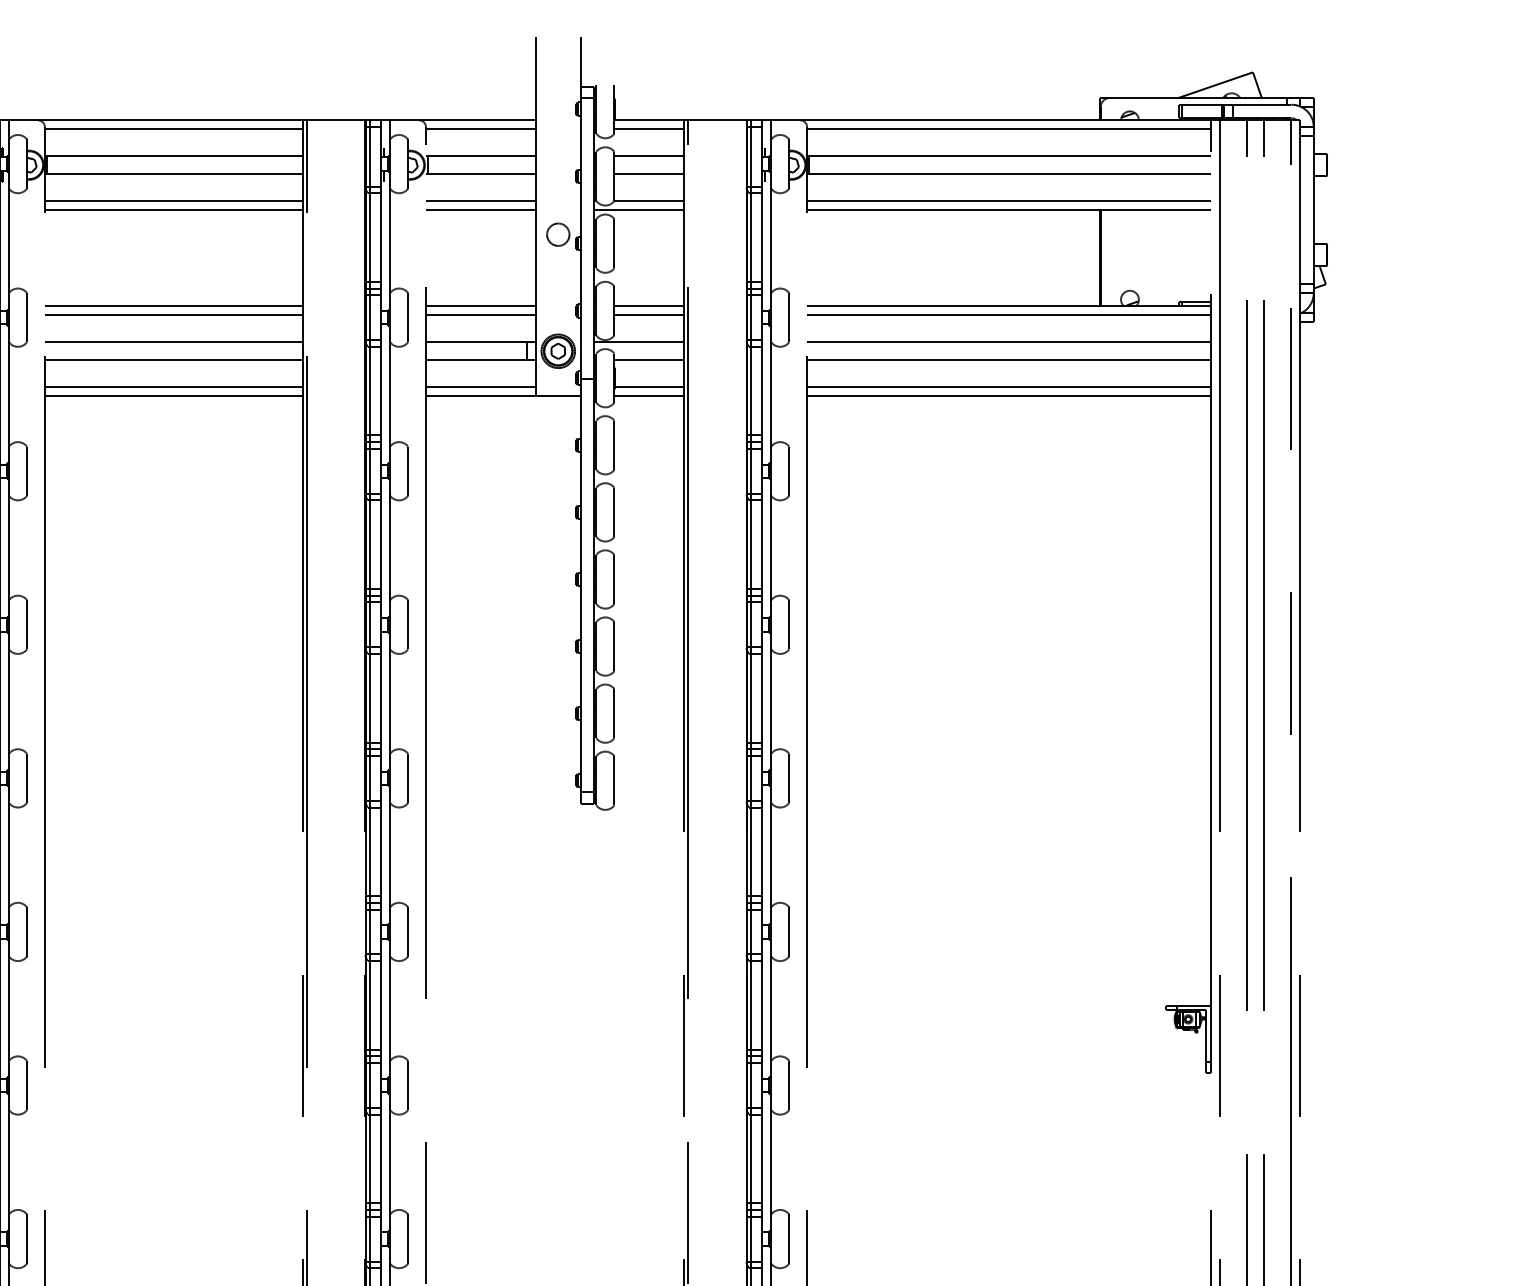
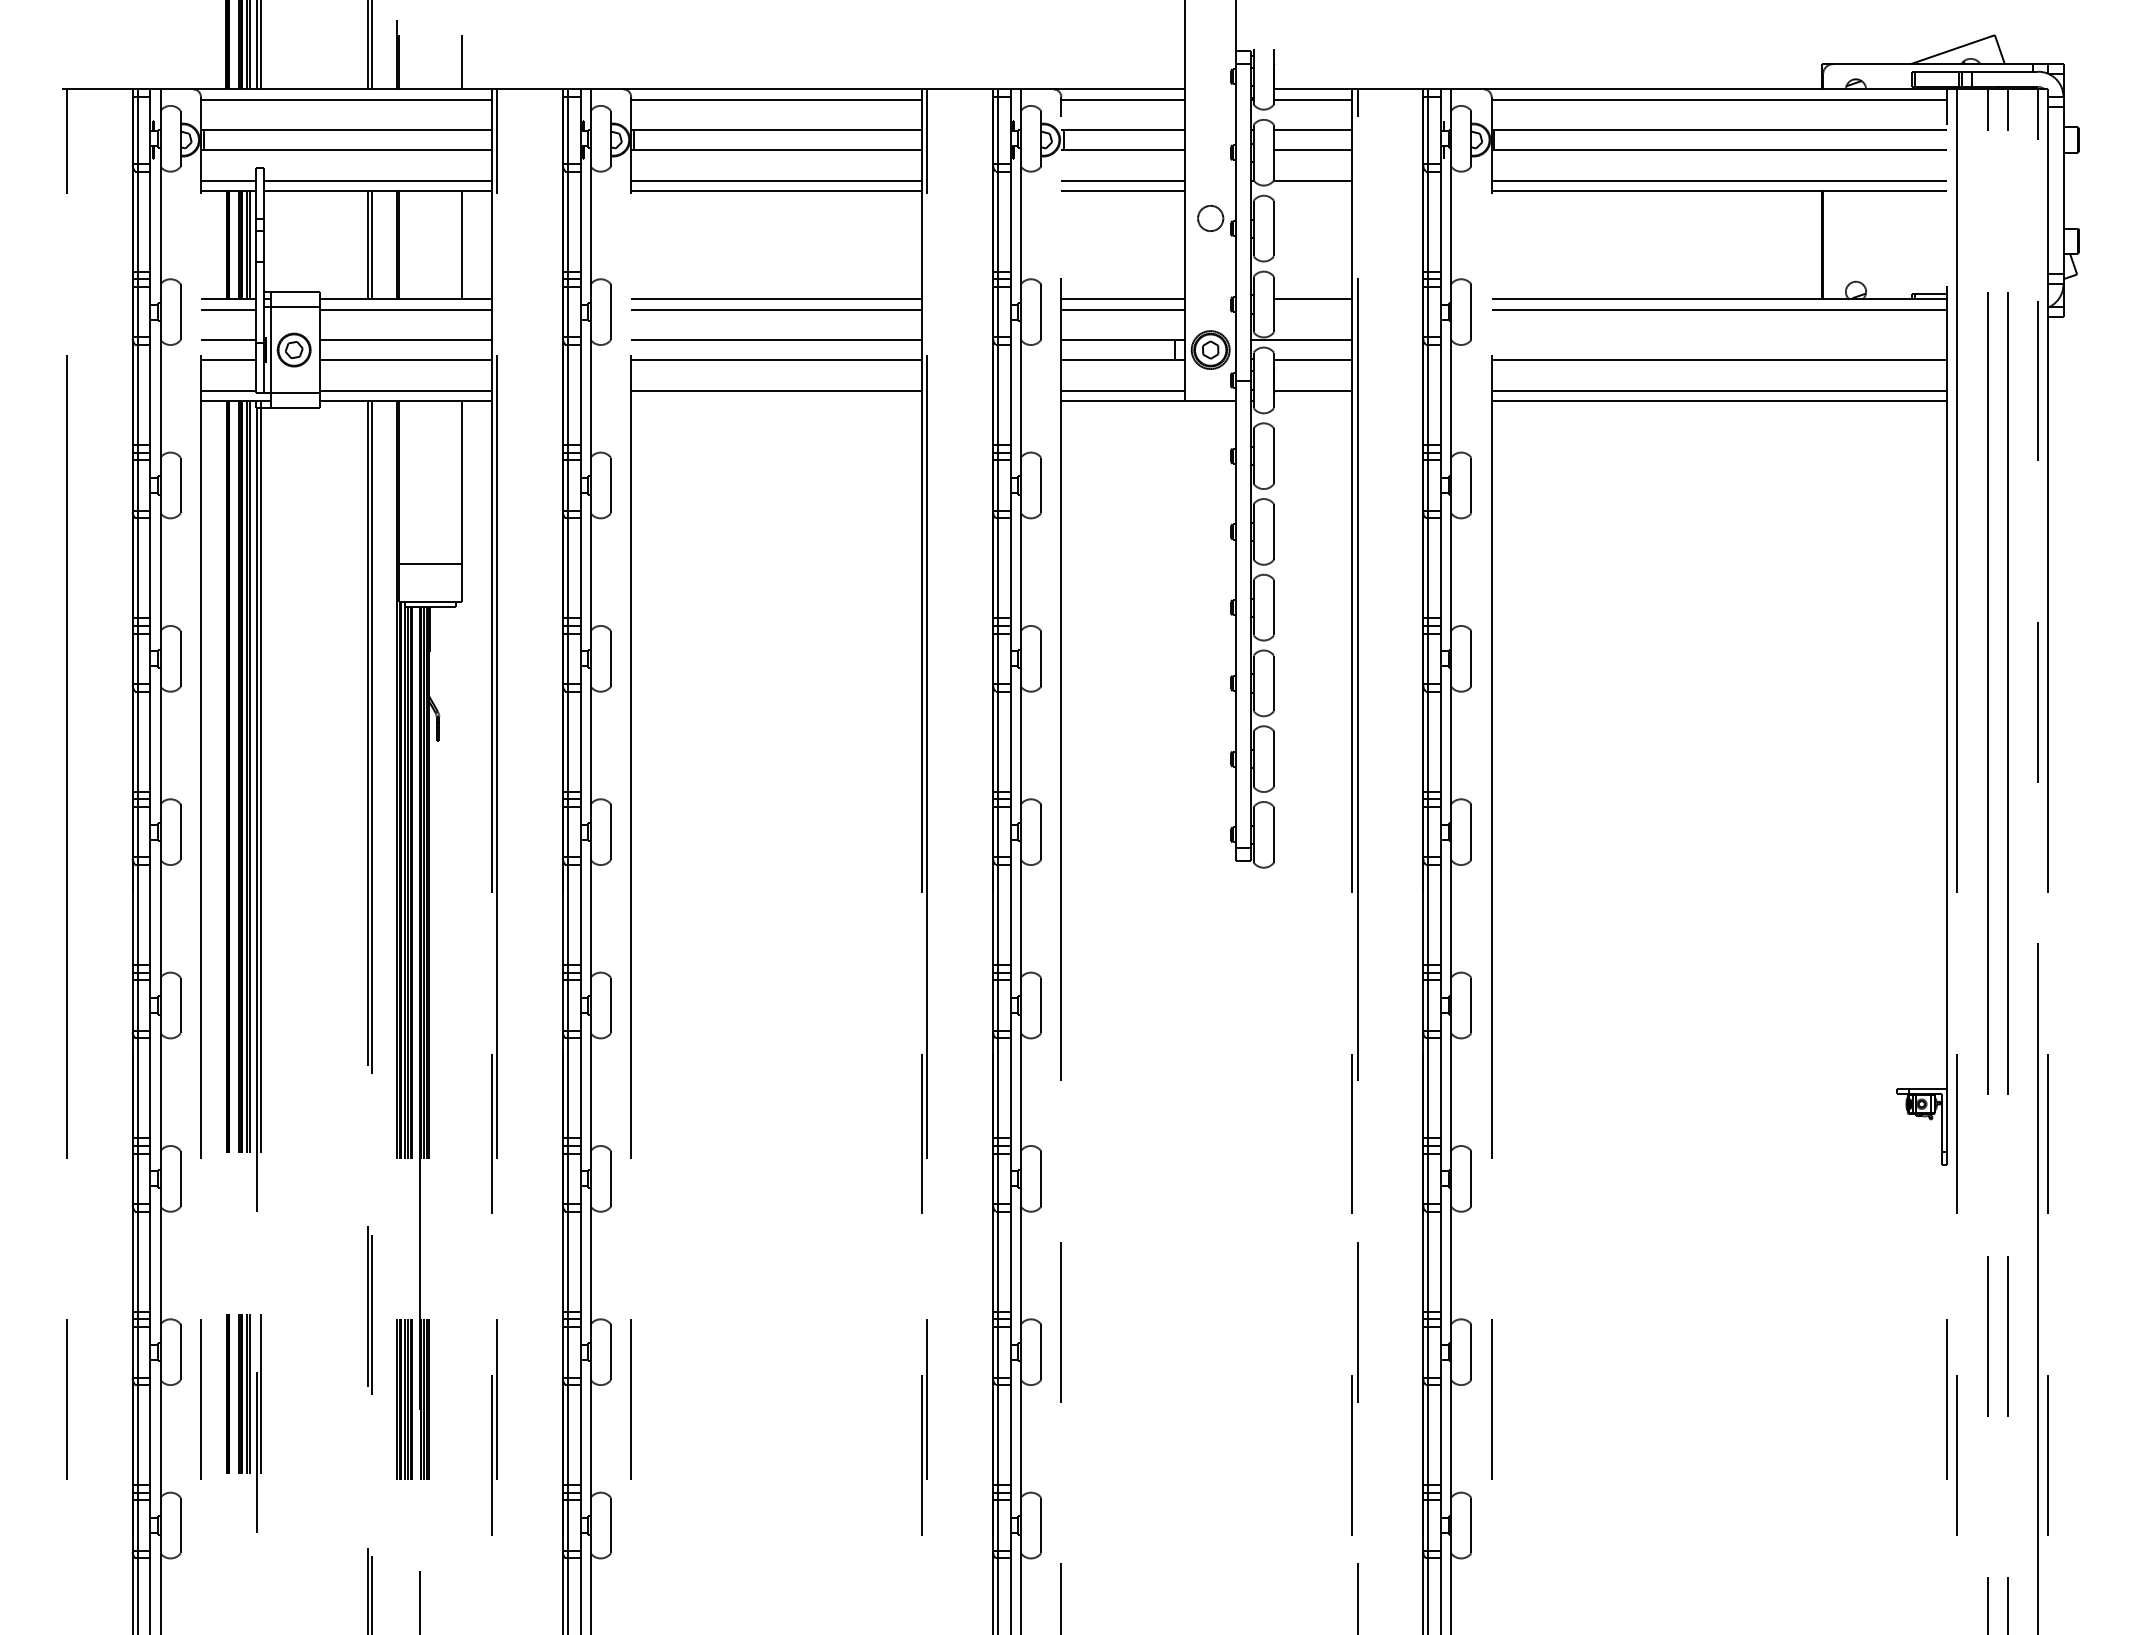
line: (638, 209) -> (1301, 190), removed
line: (648, 315) -> (1312, 309), removed
line: (1009, 341) -> (1719, 339), removed
line: (173, 395) -> (776, 400), removed
line: (648, 395) -> (1312, 400), removed

